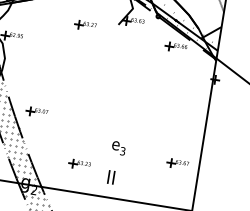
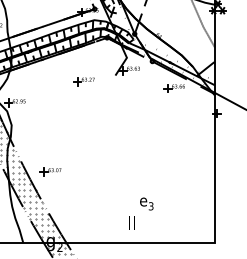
text: (118, 147) -> (146, 203), moved
part: (177, 163) -> (193, 199), removed
part: (79, 164) -> (99, 215), removed

